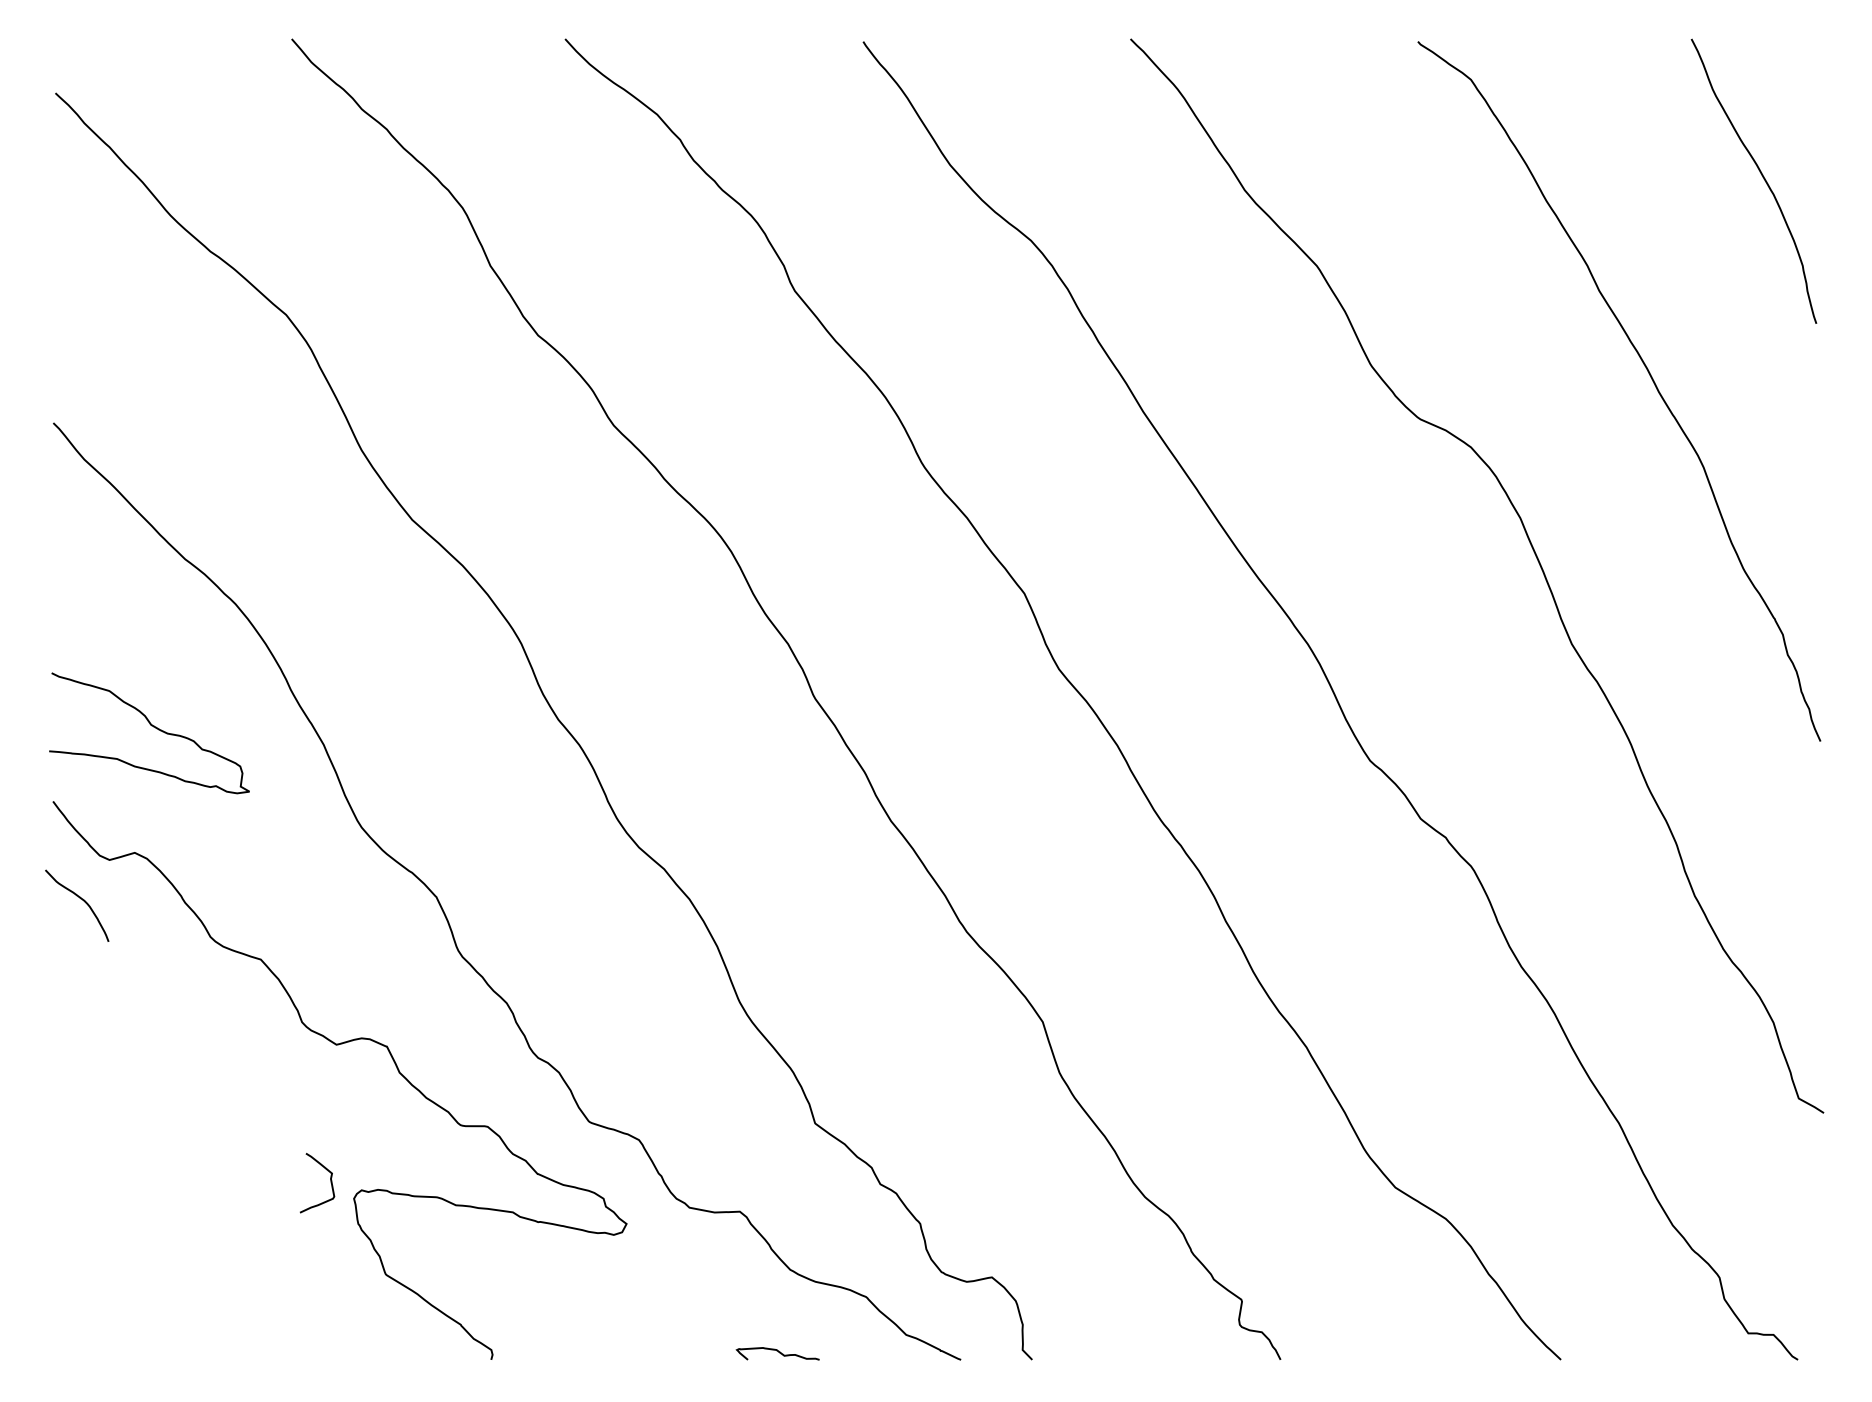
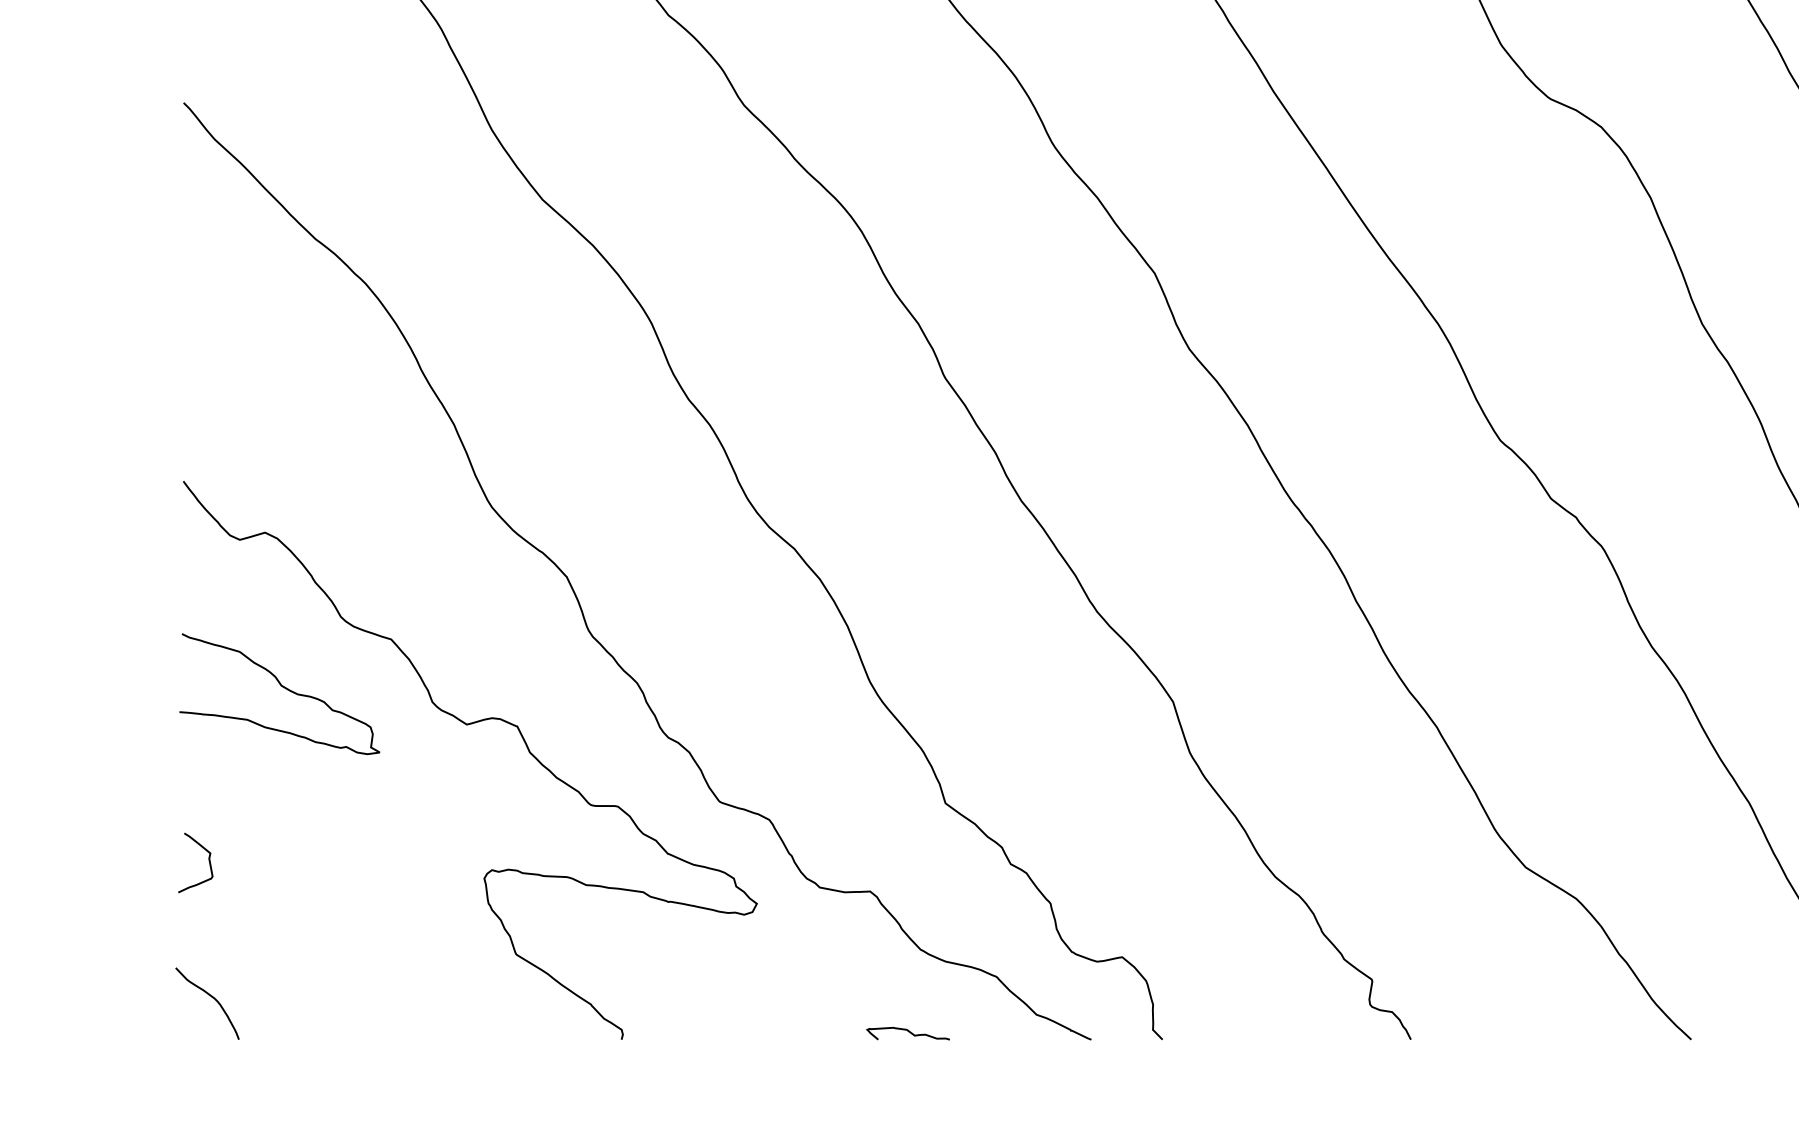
curve: (153, 727) -> (283, 688), moved
curve: (80, 899) -> (210, 997), moved
curve: (330, 1183) -> (208, 863), moved

